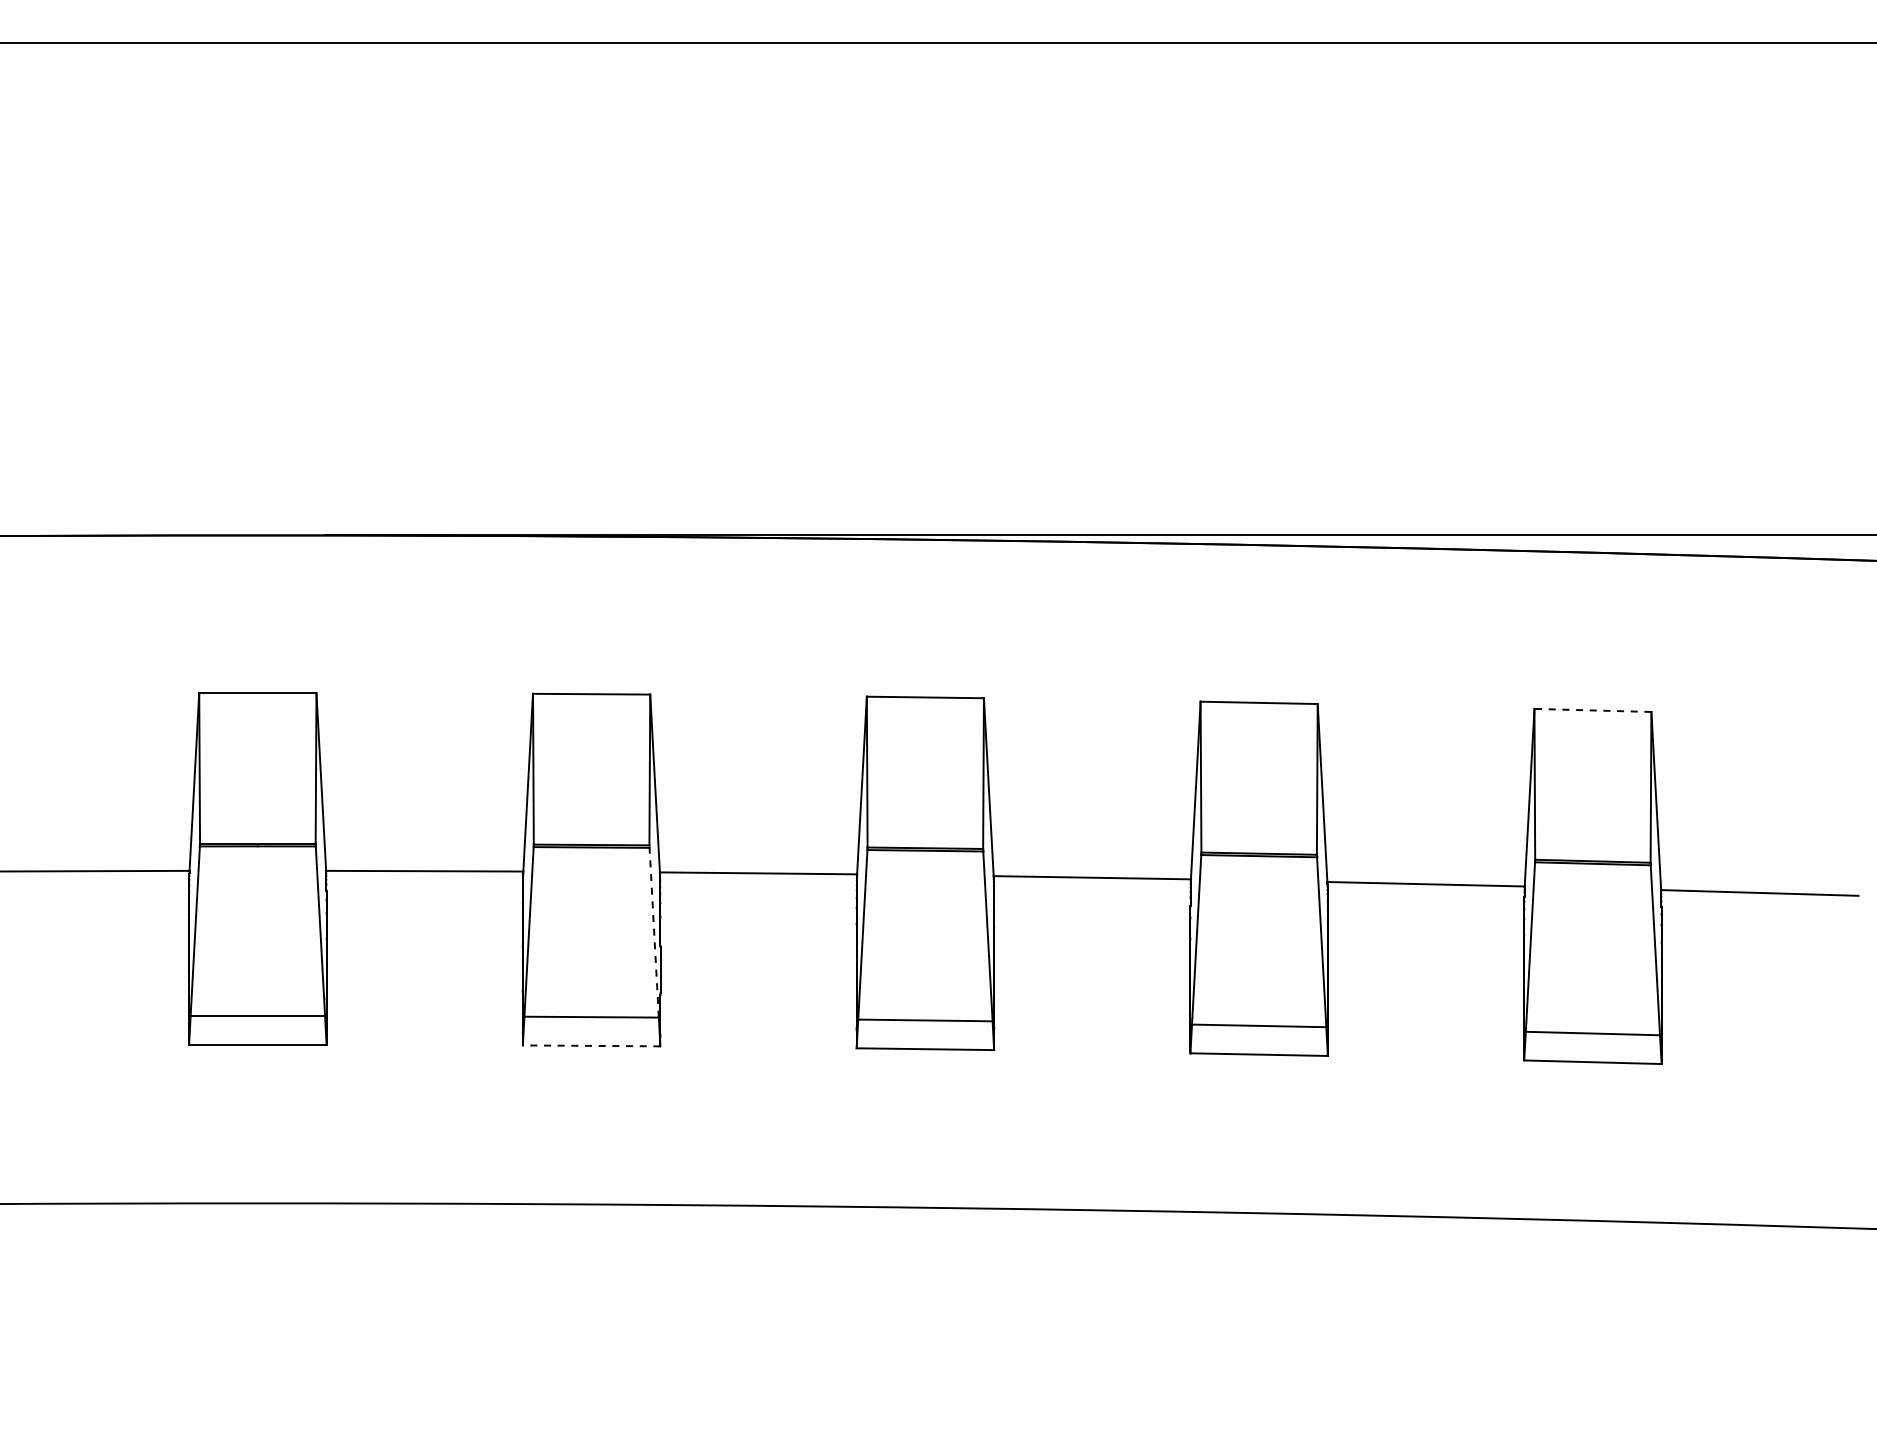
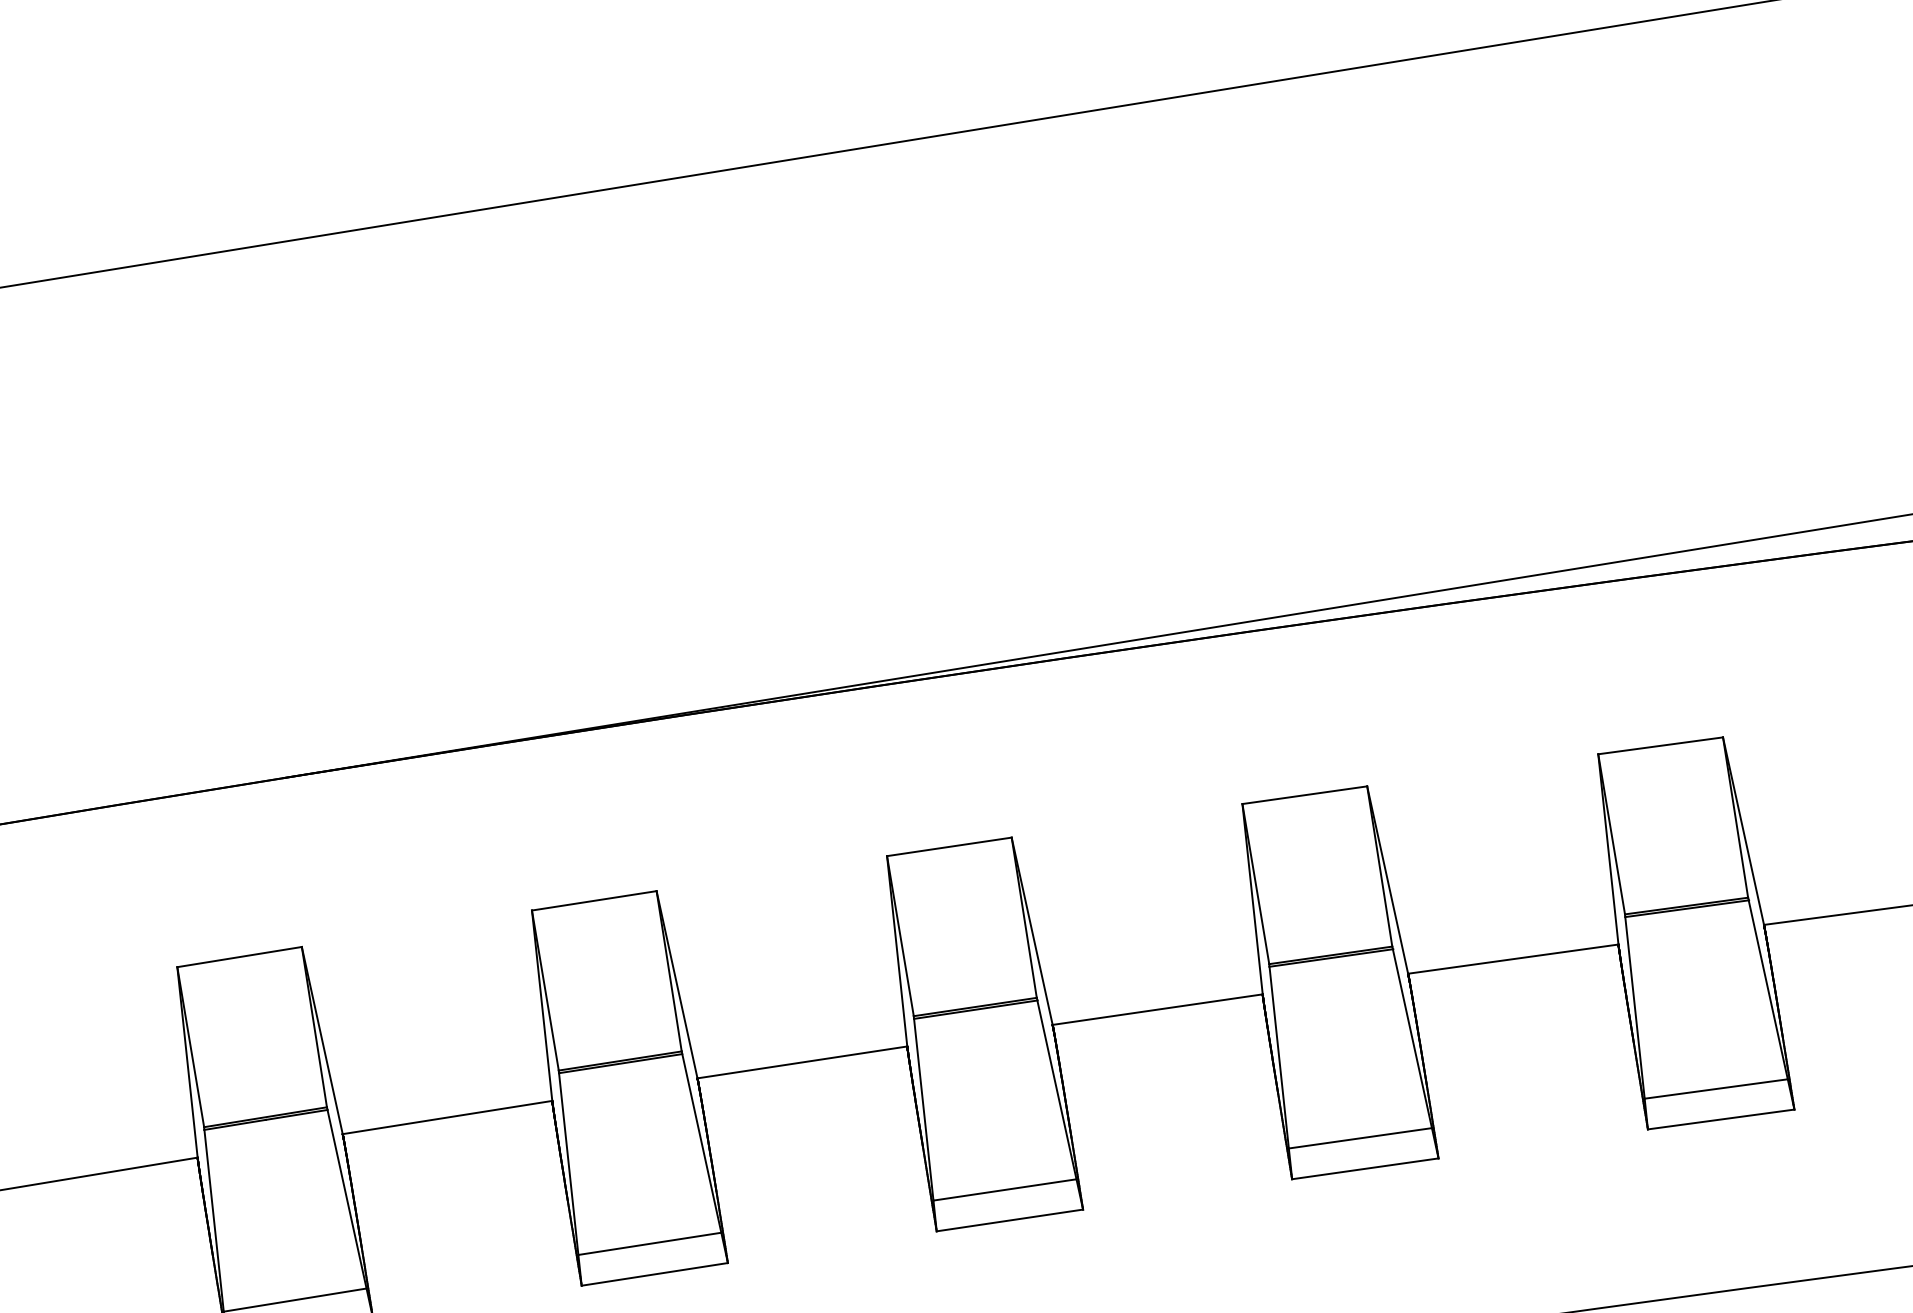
line: (1592, 710) -> (1660, 745), dashed -> solid
line: (654, 930) -> (701, 1140), dashed -> solid
line: (591, 1045) -> (654, 1273), dashed -> solid

